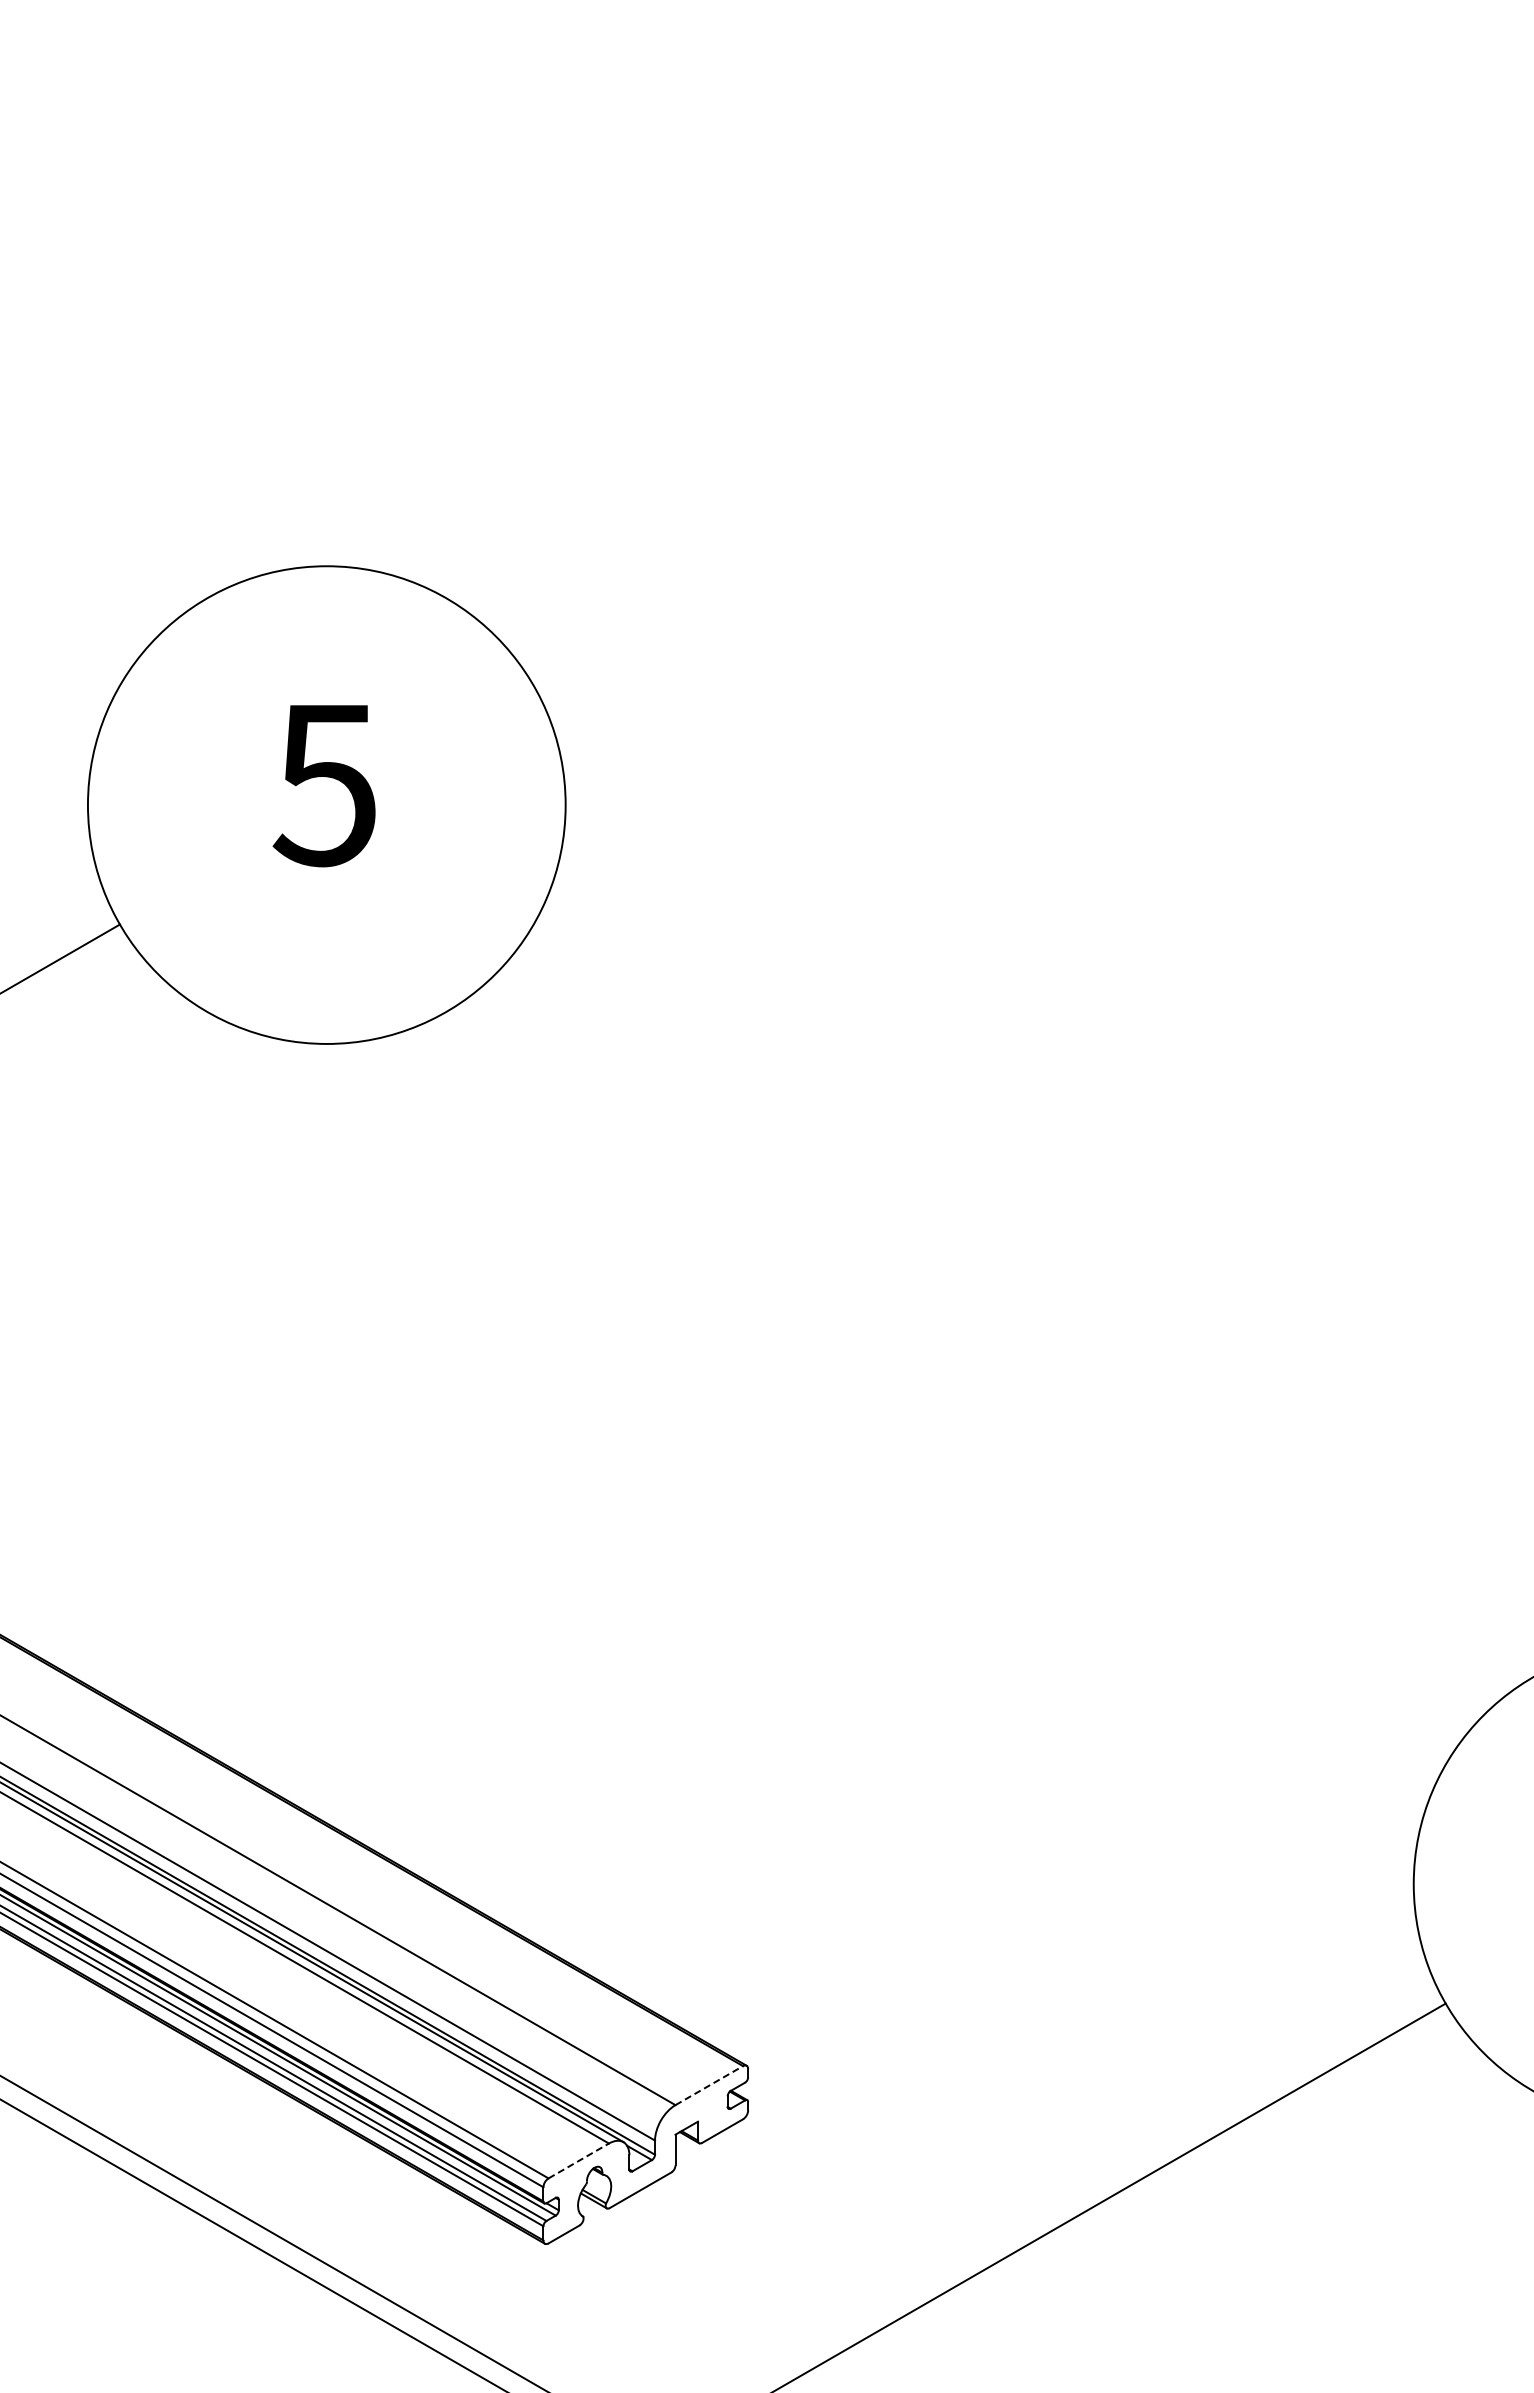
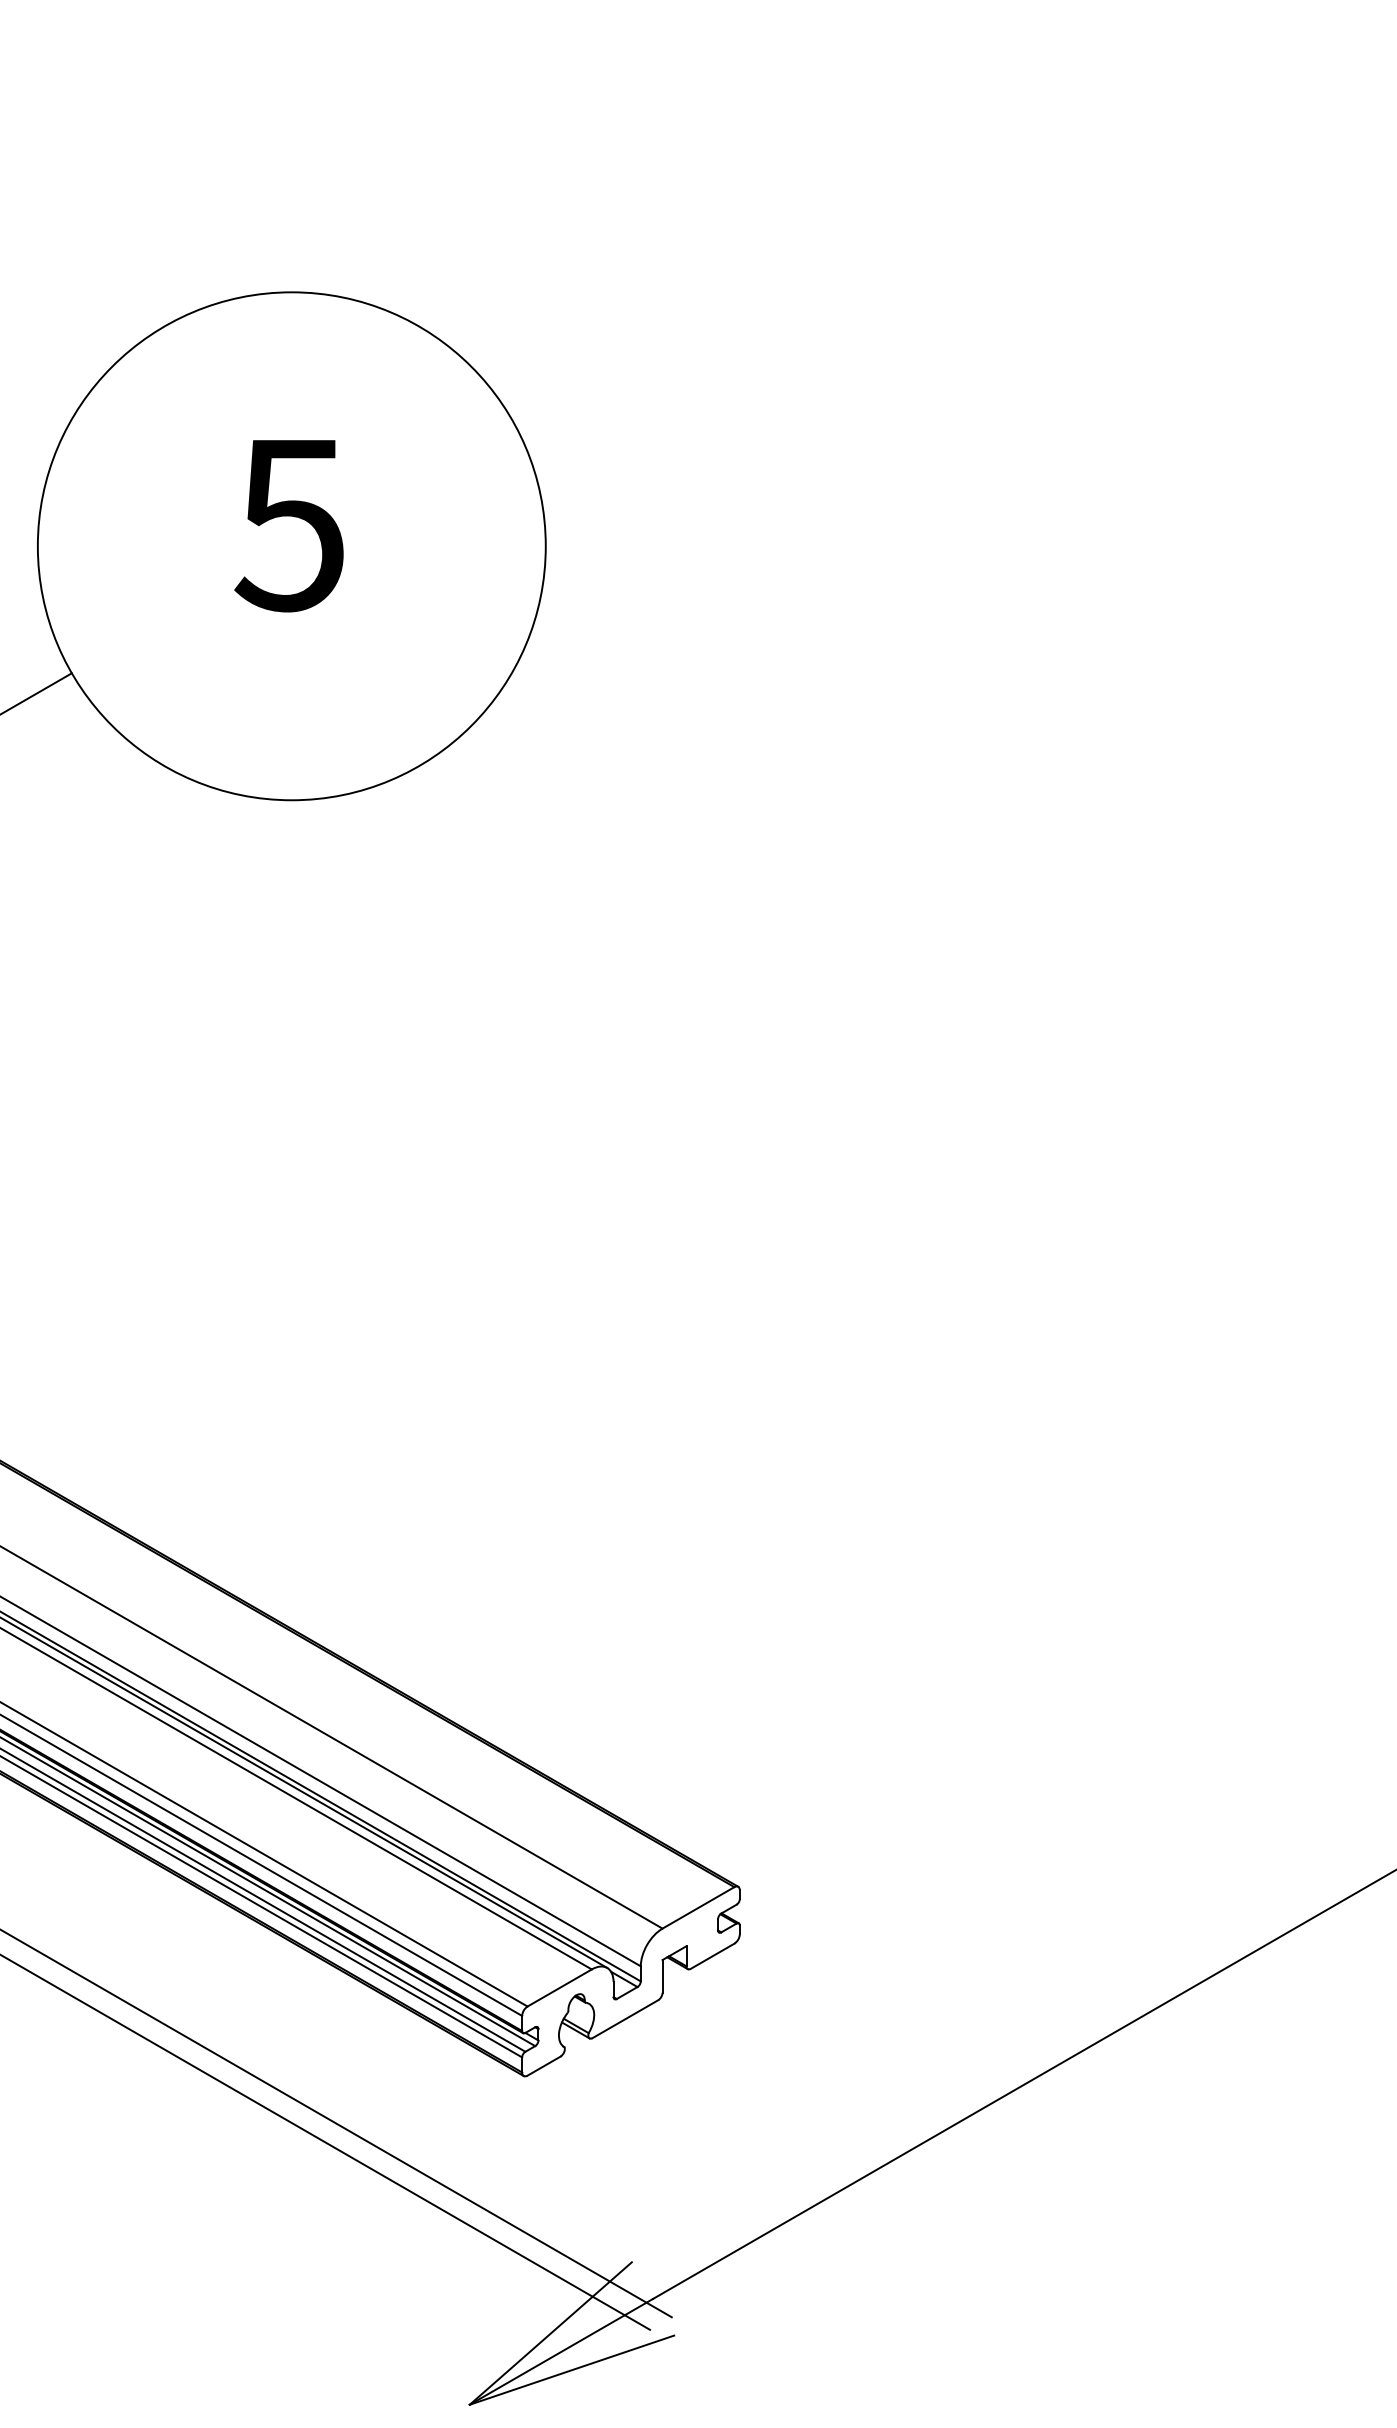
line: (709, 2085) -> (698, 1907), dashed -> solid
line: (578, 2160) -> (559, 1987), dashed -> solid

